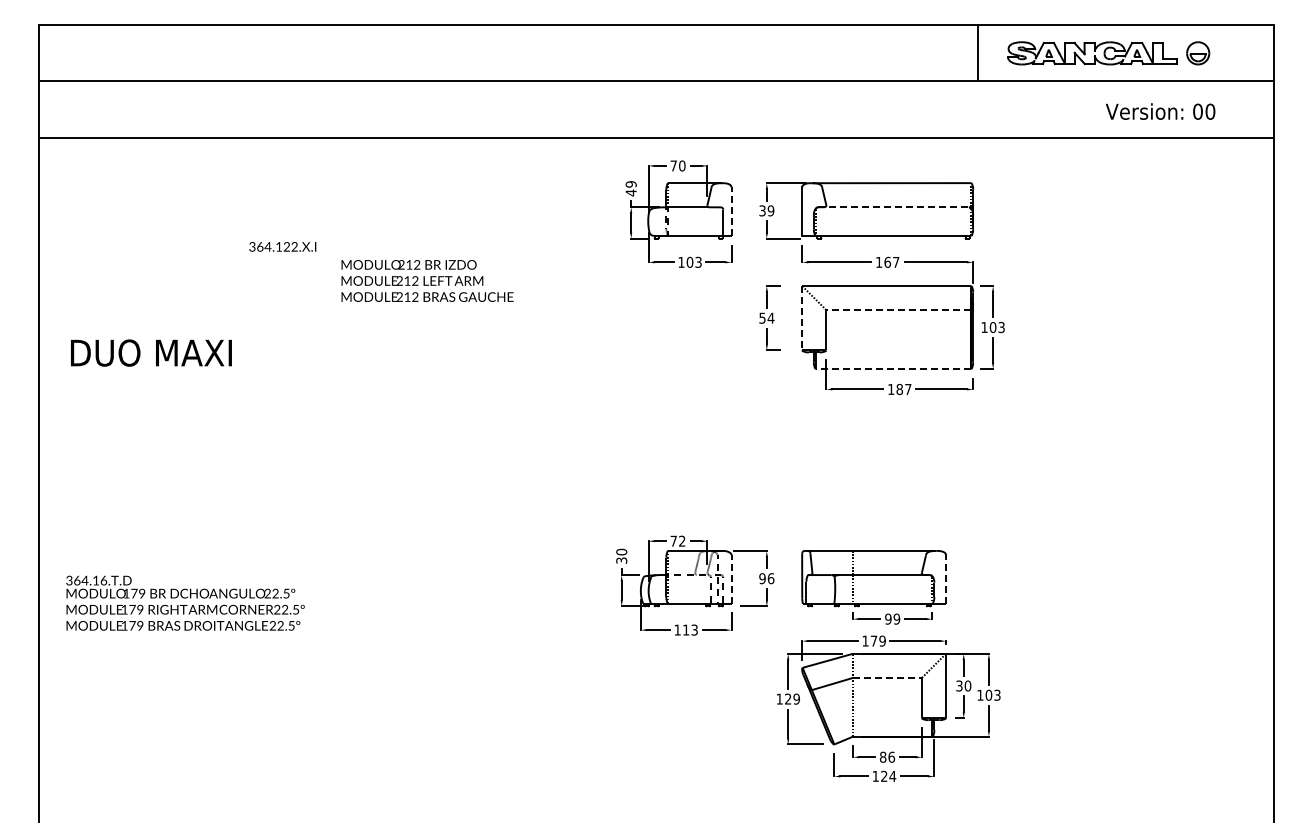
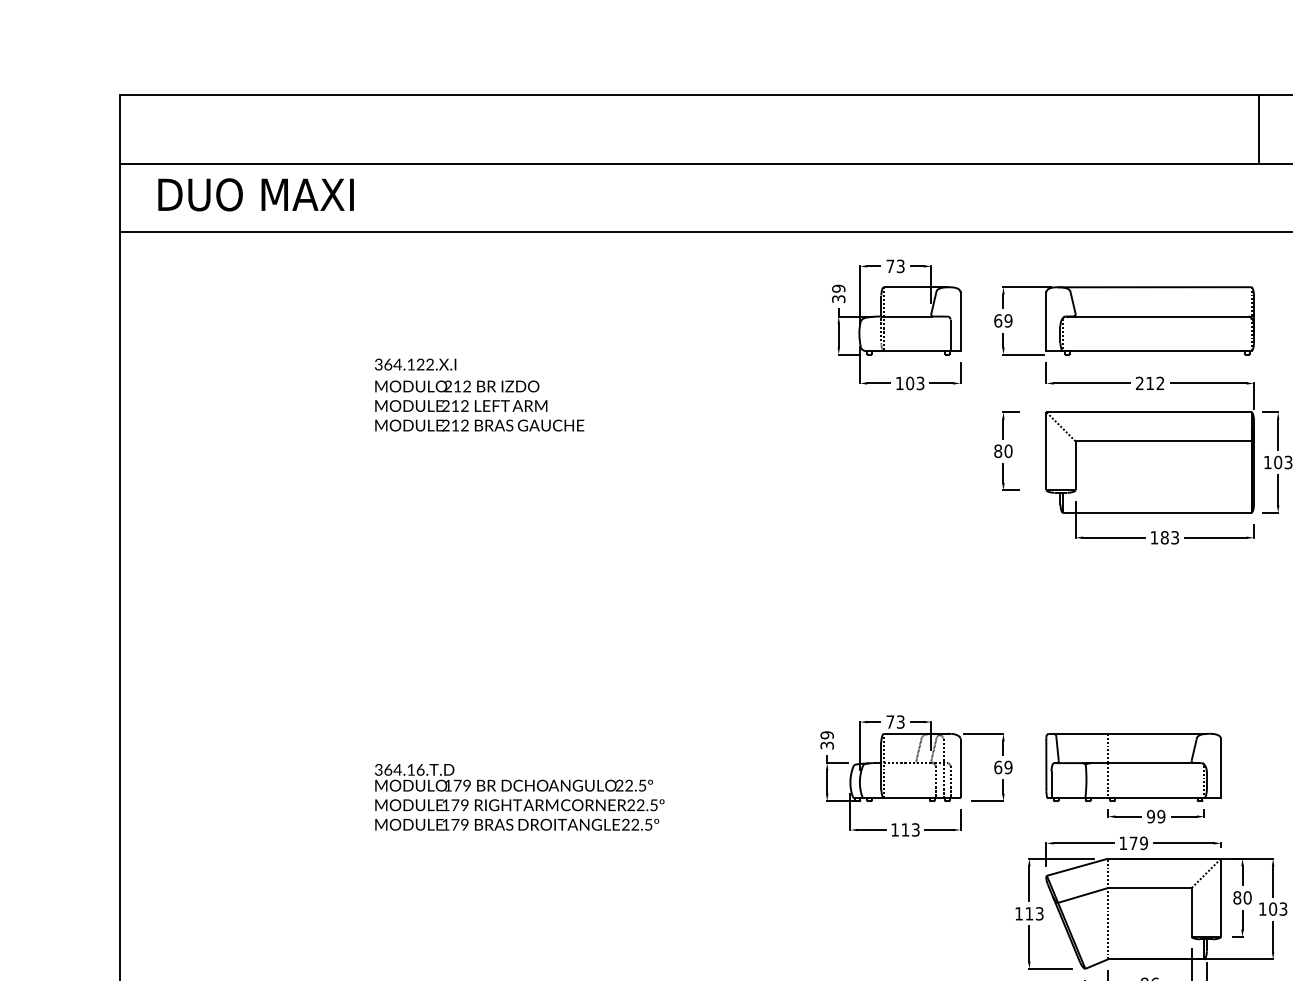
text: (682, 165) -> (901, 265), 70 -> 73
text: (630, 192) -> (837, 298), 49 -> 39
line: (895, 207) -> (1159, 316), dashed -> solid
text: (762, 210) -> (998, 320), 39 -> 69
line: (731, 211) -> (960, 321), dashed -> solid
text: (887, 261) -> (1149, 382), 167 -> 212
text: (427, 280) -> (479, 405), moved
line: (898, 310) -> (1163, 441), dashed -> solid
text: (766, 317) -> (1003, 450), 54 -> 80
line: (802, 318) -> (1046, 451), dashed -> solid
text: (151, 352) -> (256, 194), moved
line: (893, 368) -> (1157, 512), dashed -> solid
text: (908, 389) -> (1175, 537), 187 -> 183
text: (682, 541) -> (901, 722), 72 -> 73
text: (621, 552) -> (826, 735), 30 -> 39
line: (731, 578) -> (960, 767), dashed -> solid
text: (766, 578) -> (1003, 767), 96 -> 69
line: (946, 578) -> (1221, 767), dashed -> solid
text: (185, 602) -> (519, 796), moved
line: (887, 677) -> (1149, 887), dashed -> solid
text: (959, 685) -> (1237, 897), 30 -> 80
text: (792, 698) -> (1034, 913), 129 -> 113

